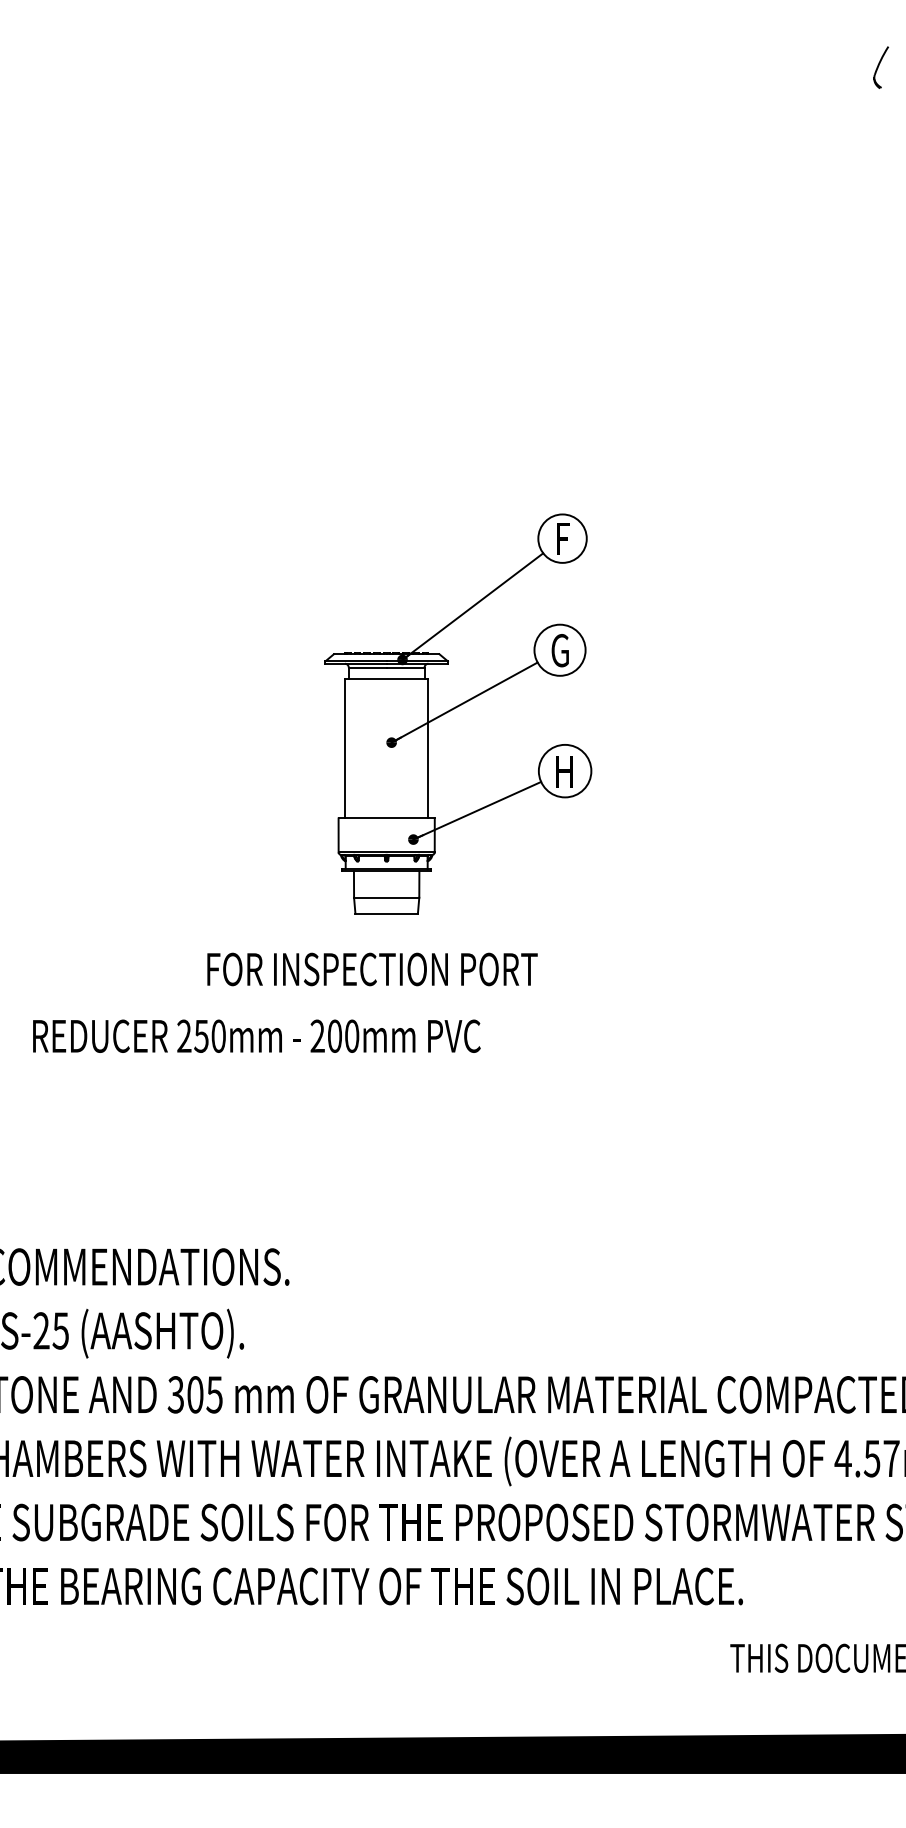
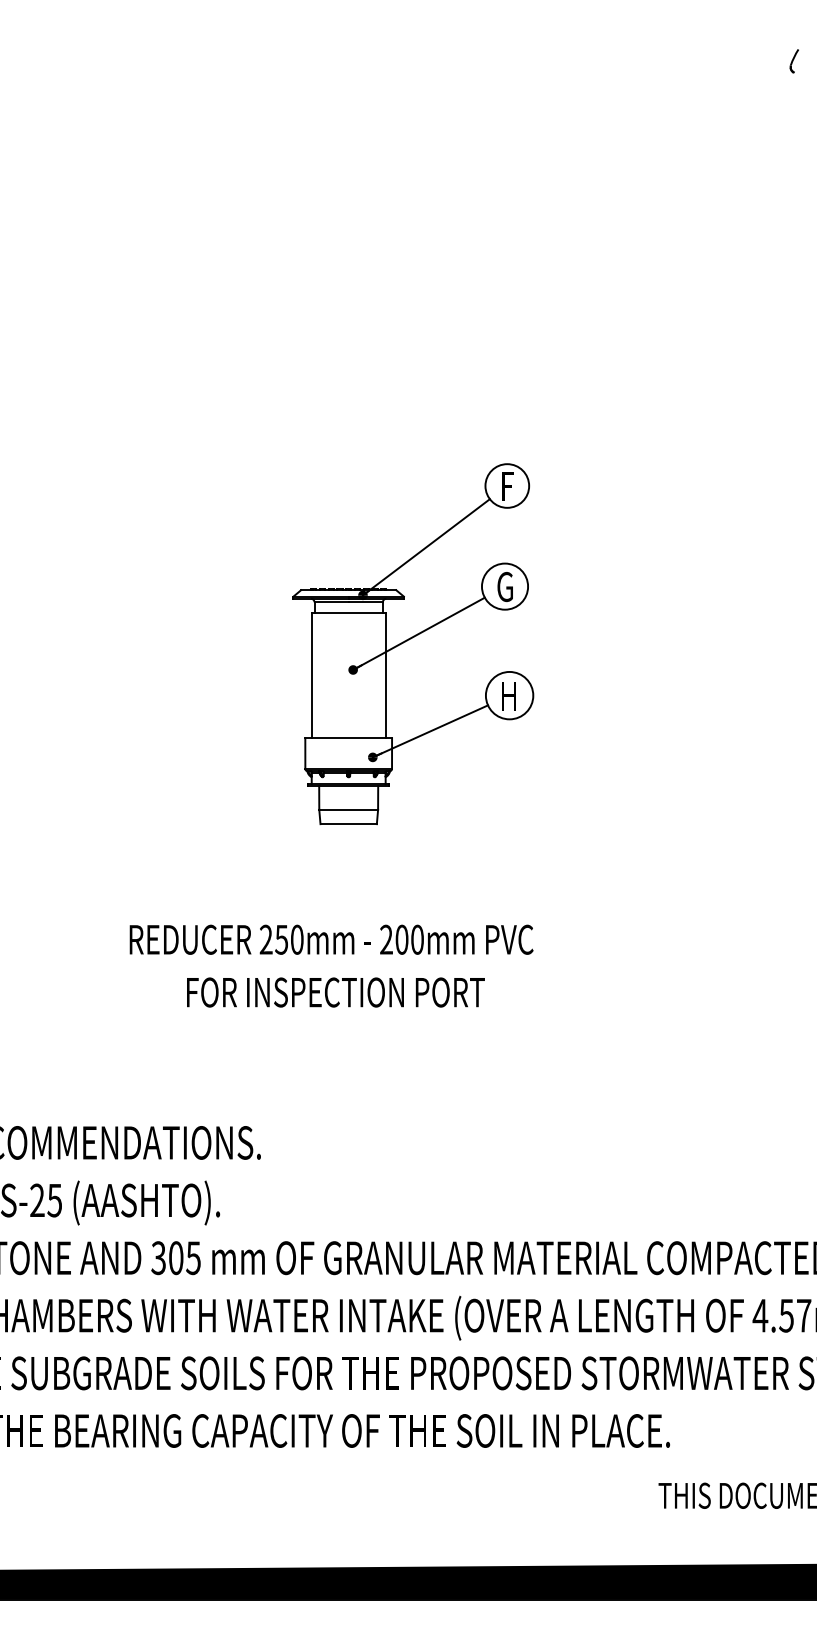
part: (879, 67) -> (793, 61), size x0.62
text: (372, 969) -> (335, 992), moved
text: (256, 1035) -> (331, 939), moved

